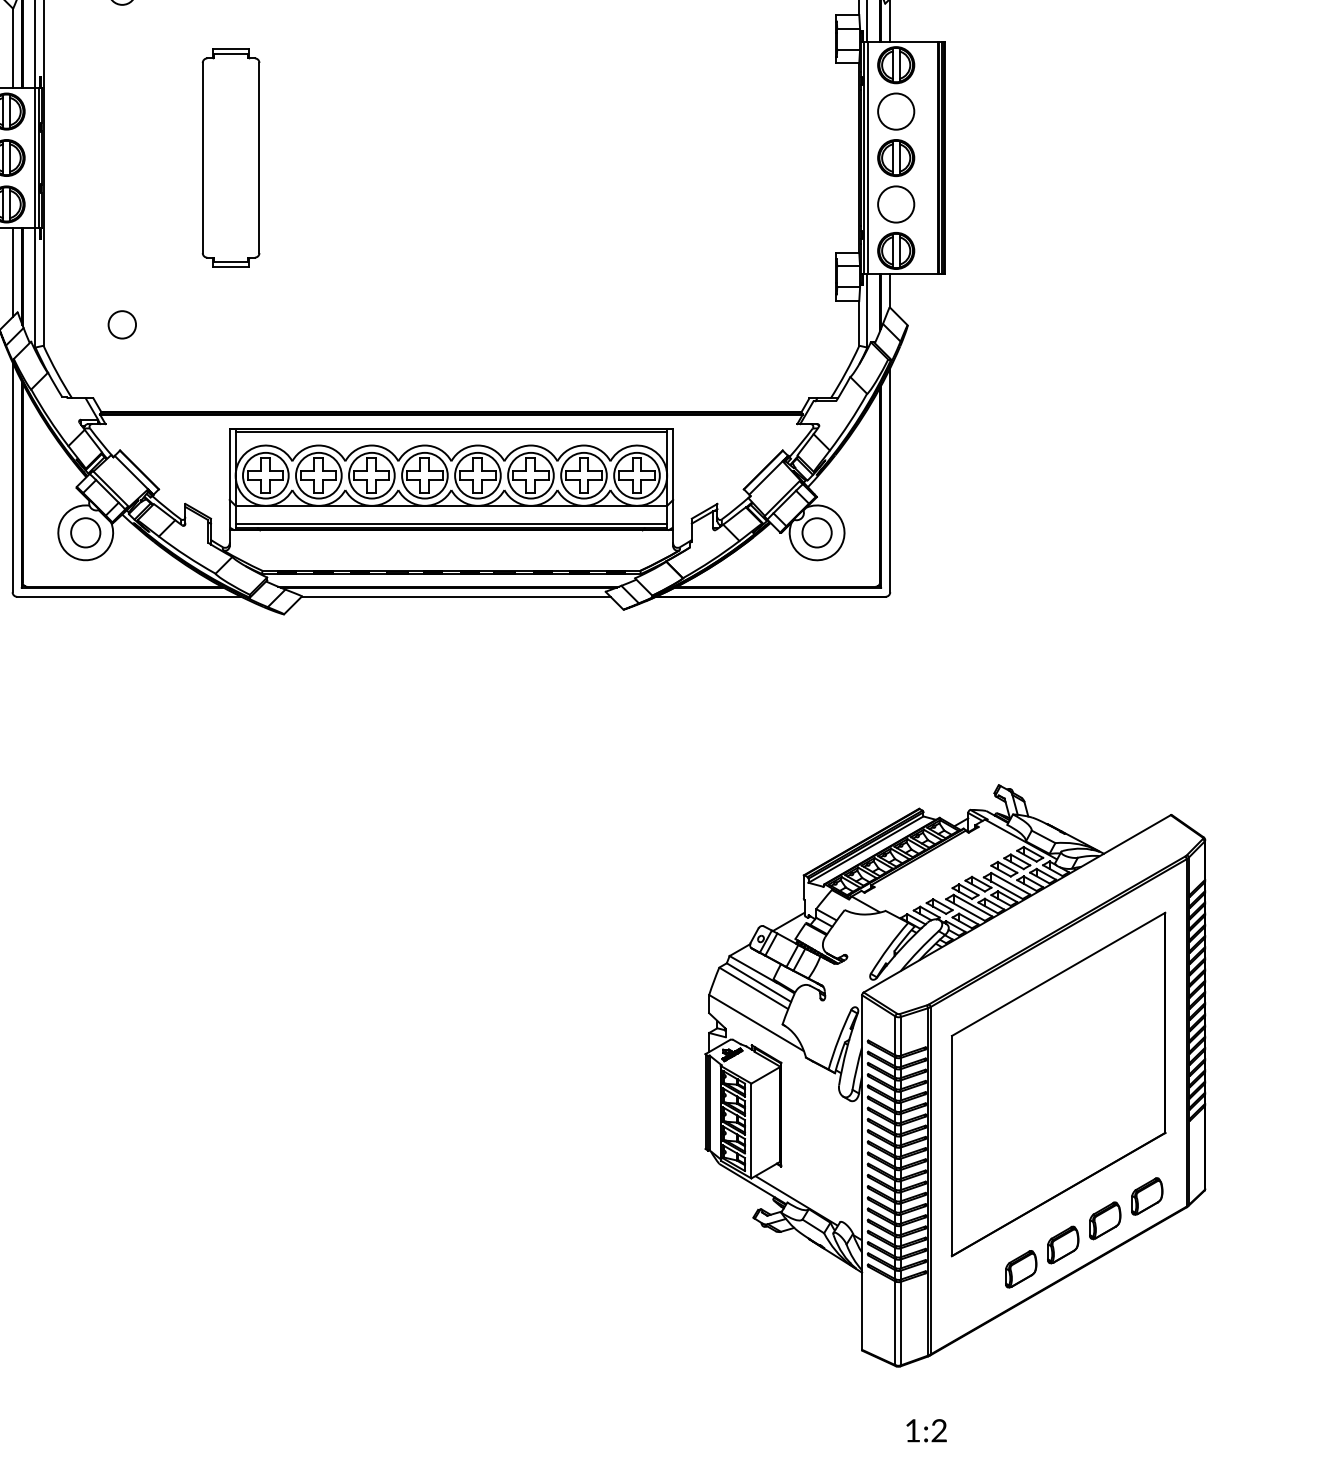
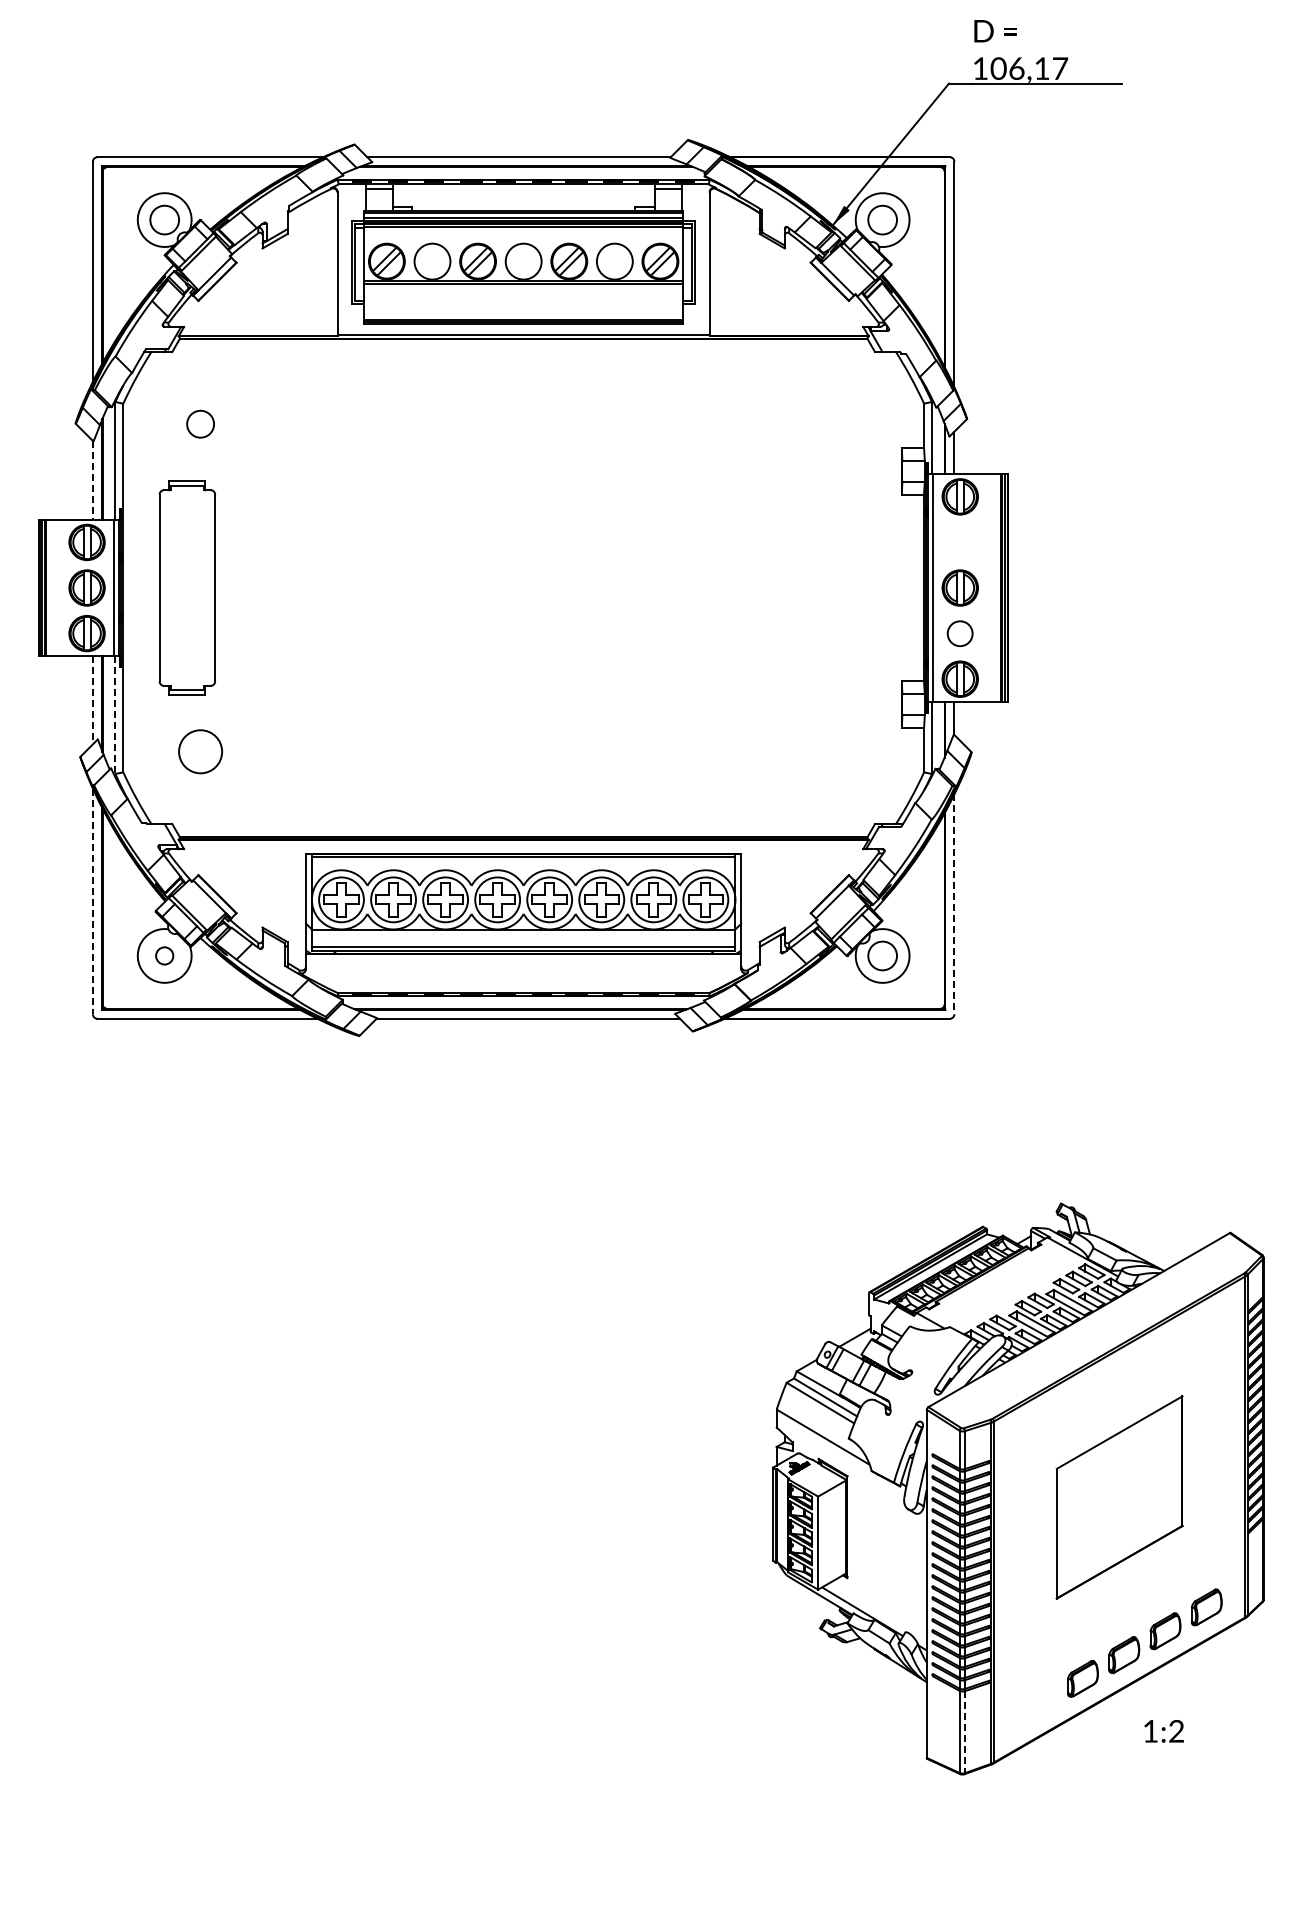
line: (12, 48) -> (92, 480), solid -> dashed
circle: (895, 111) -> (959, 542), removed
part: (230, 157) -> (186, 587), moved
circle: (895, 204) -> (959, 633), size x0.7
line: (12, 272) -> (92, 700), solid -> dashed
line: (35, 287) -> (115, 715), solid -> dashed
circle: (122, 324) -> (200, 751), size x1.6
line: (12, 477) -> (92, 901), solid -> dashed
line: (890, 480) -> (954, 904), solid -> dashed
circle: (85, 532) -> (164, 955), size x0.6
part: (1058, 1084) -> (1119, 1497), size x0.6
line: (900, 1323) -> (964, 1732), solid -> dashed
text: (925, 1430) -> (1163, 1731), moved

